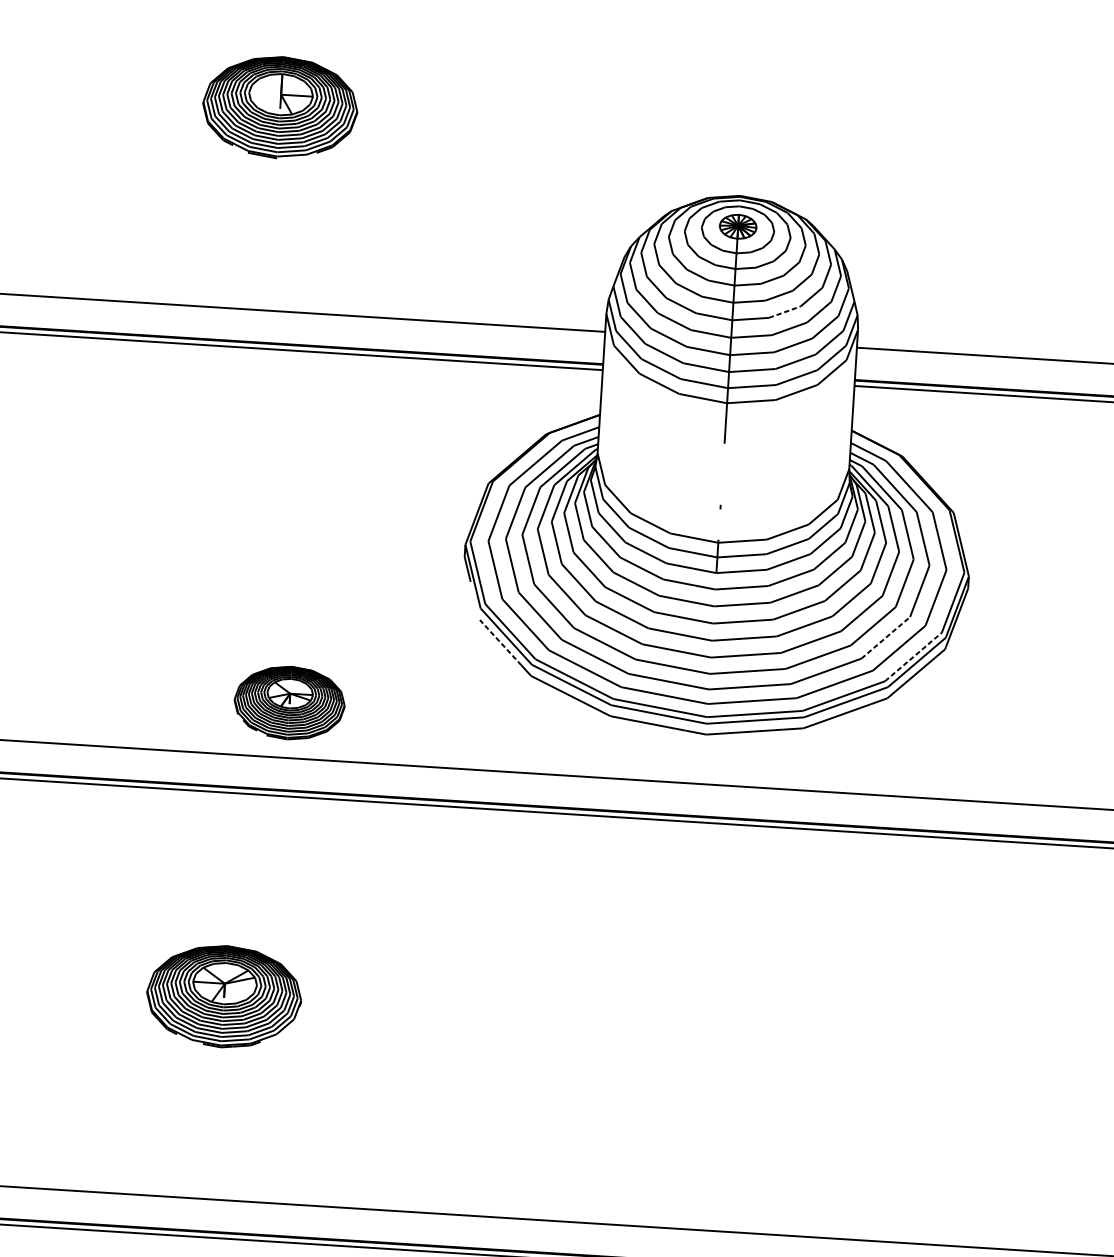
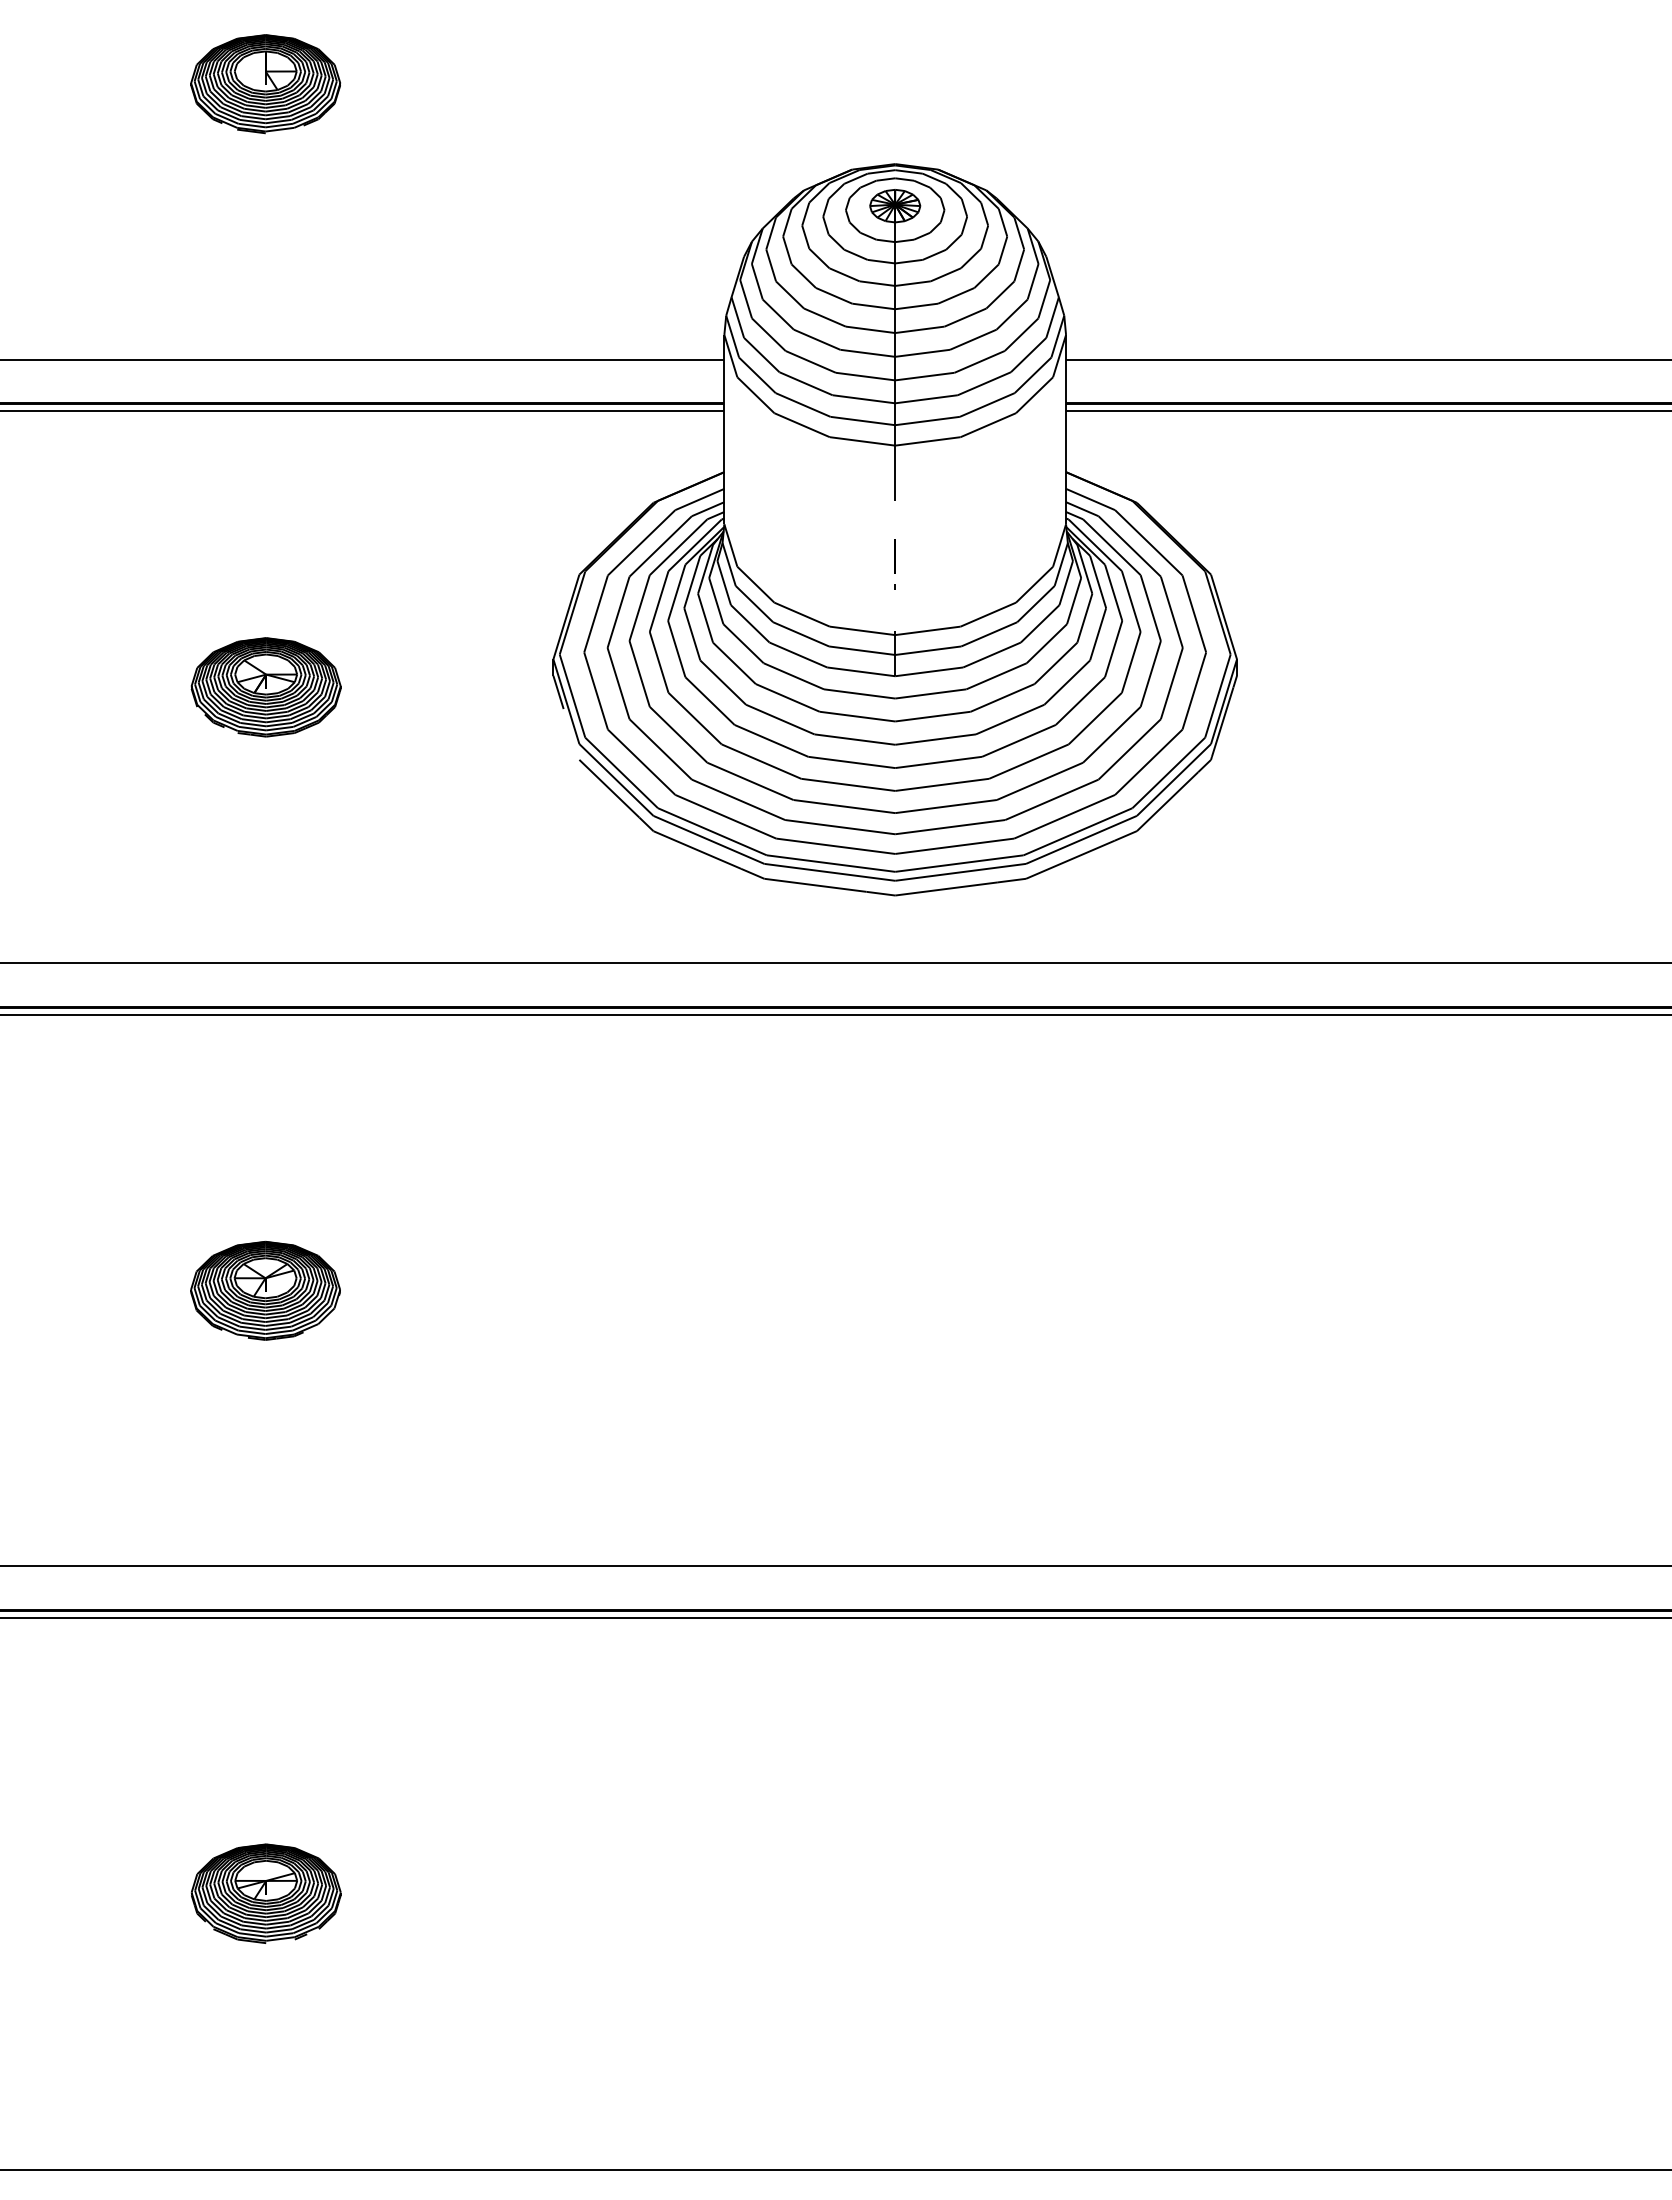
part: (280, 108) -> (265, 84), size x0.71
line: (784, 312) -> (965, 317), dashed -> solid
line: (721, 484) -> (894, 556), added
line: (886, 637) -> (1130, 749), dashed -> solid
line: (500, 642) -> (609, 788), dashed -> solid
line: (913, 656) -> (1168, 772), dashed -> solid
part: (289, 703) -> (265, 687), moved
part: (224, 996) -> (265, 1290), size x0.71

